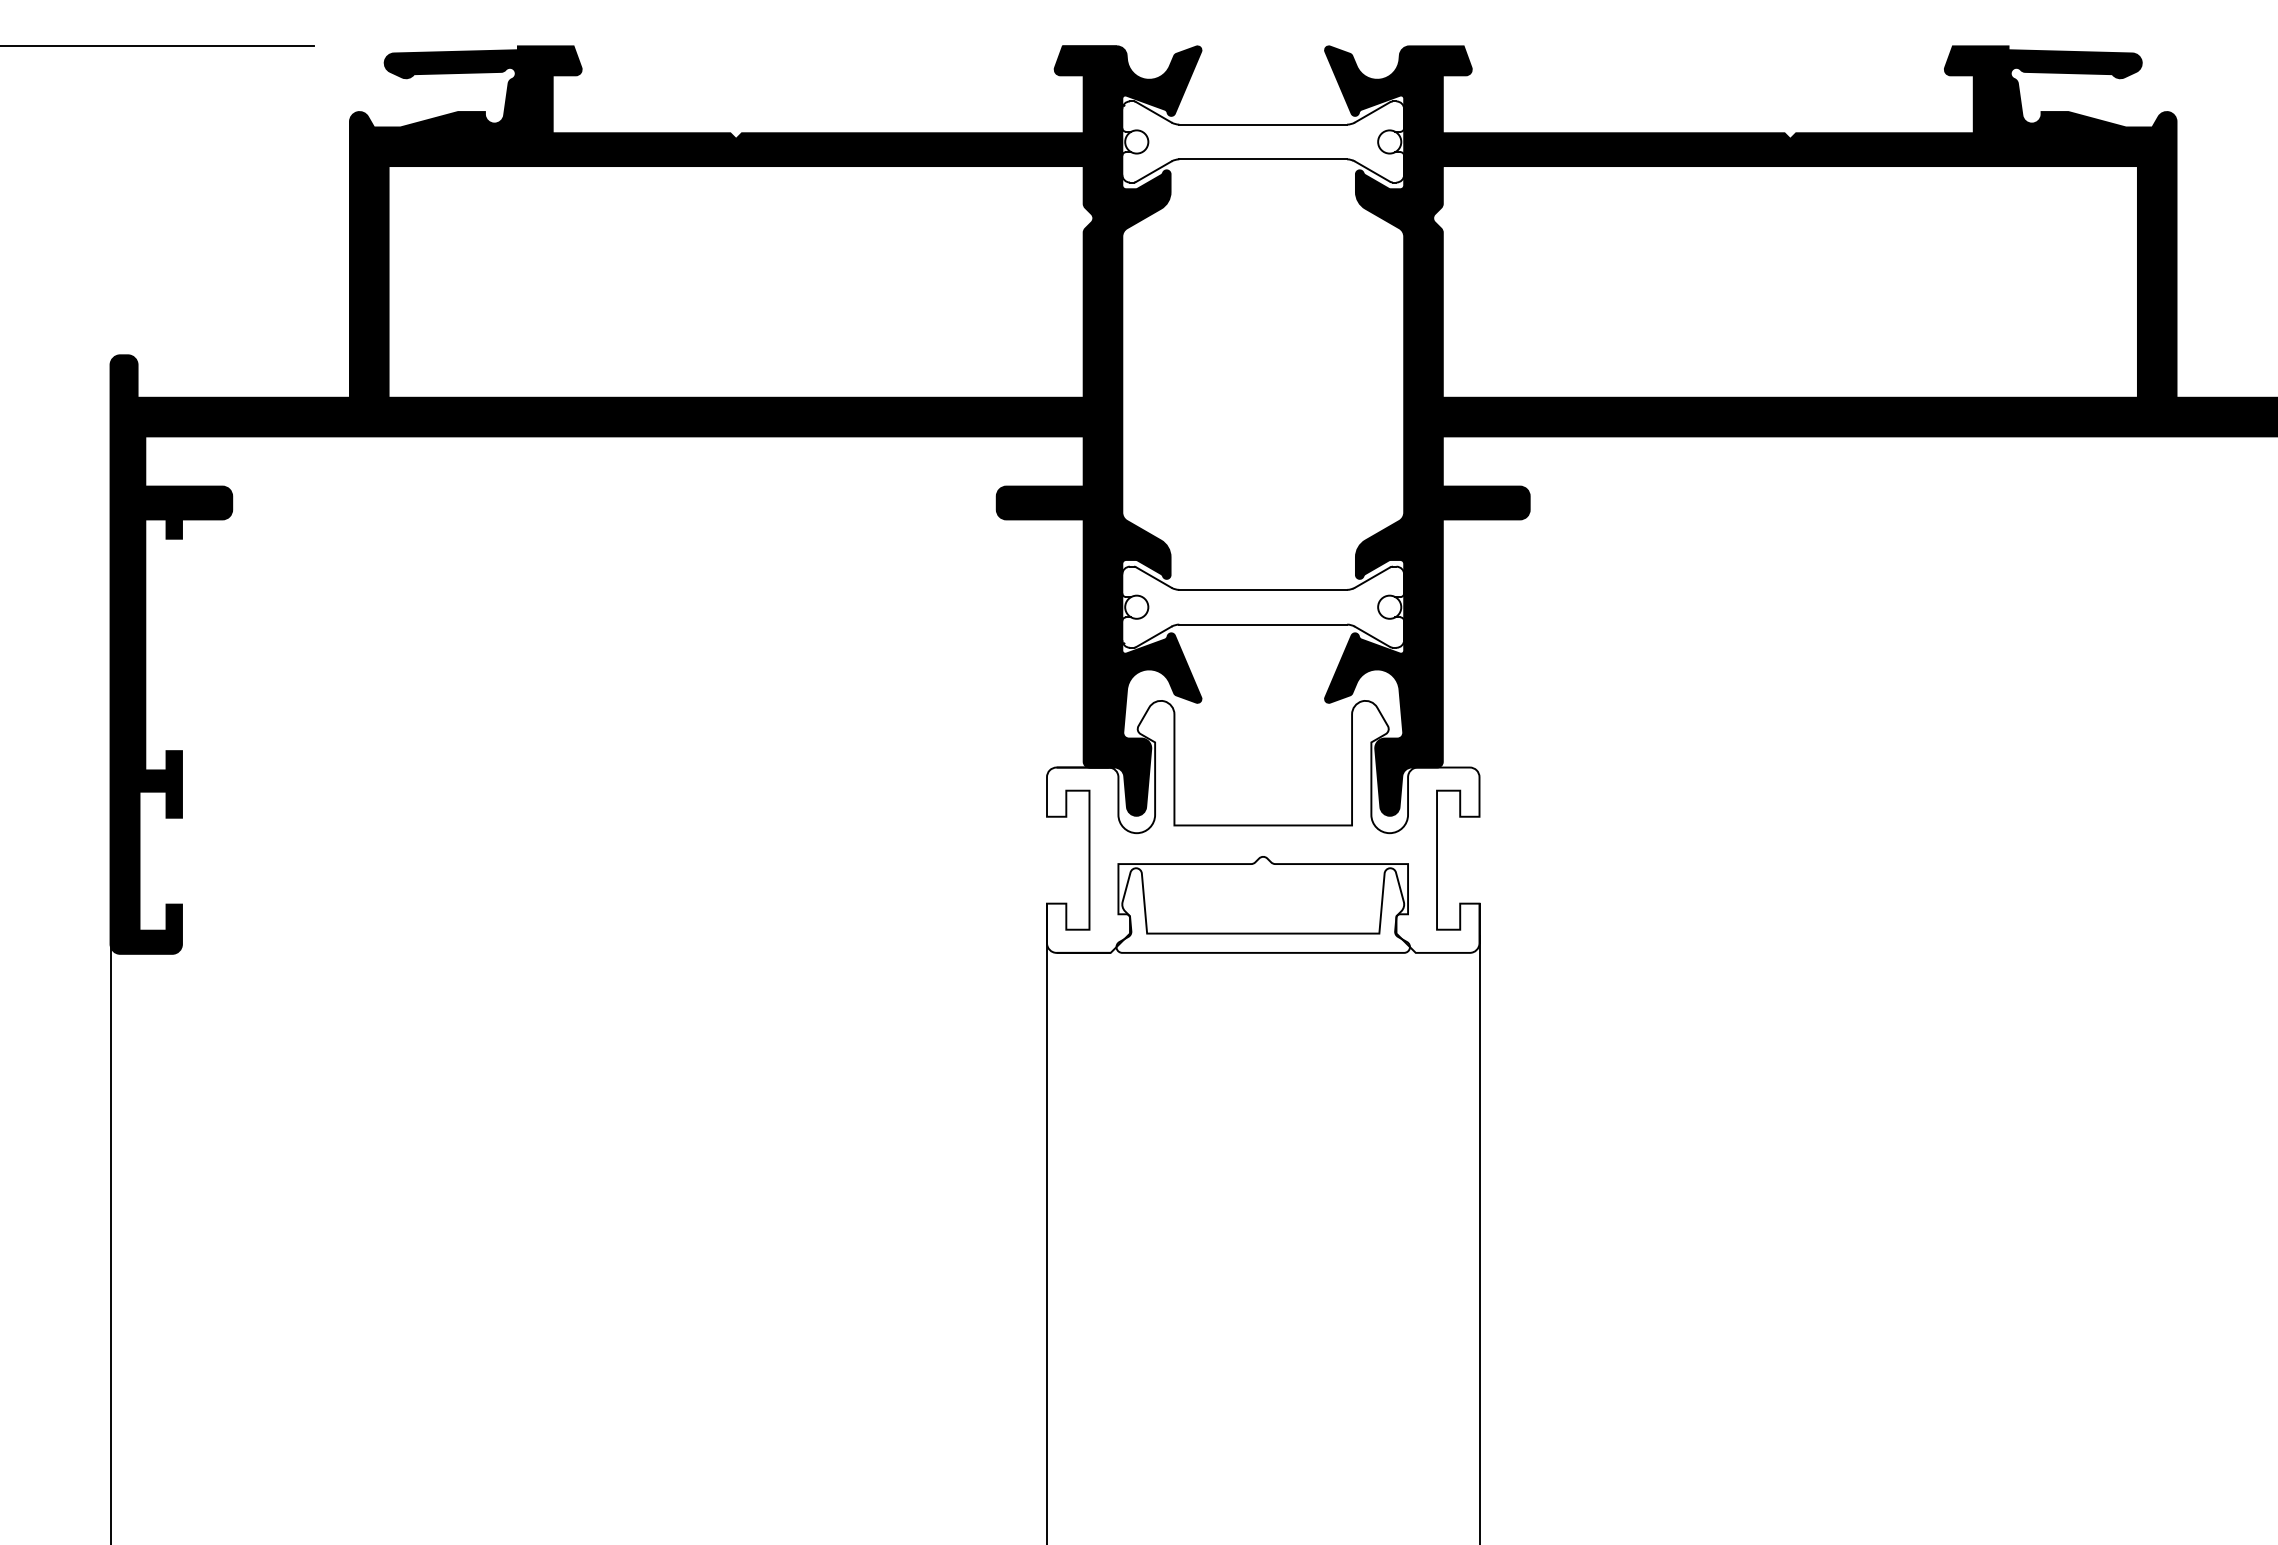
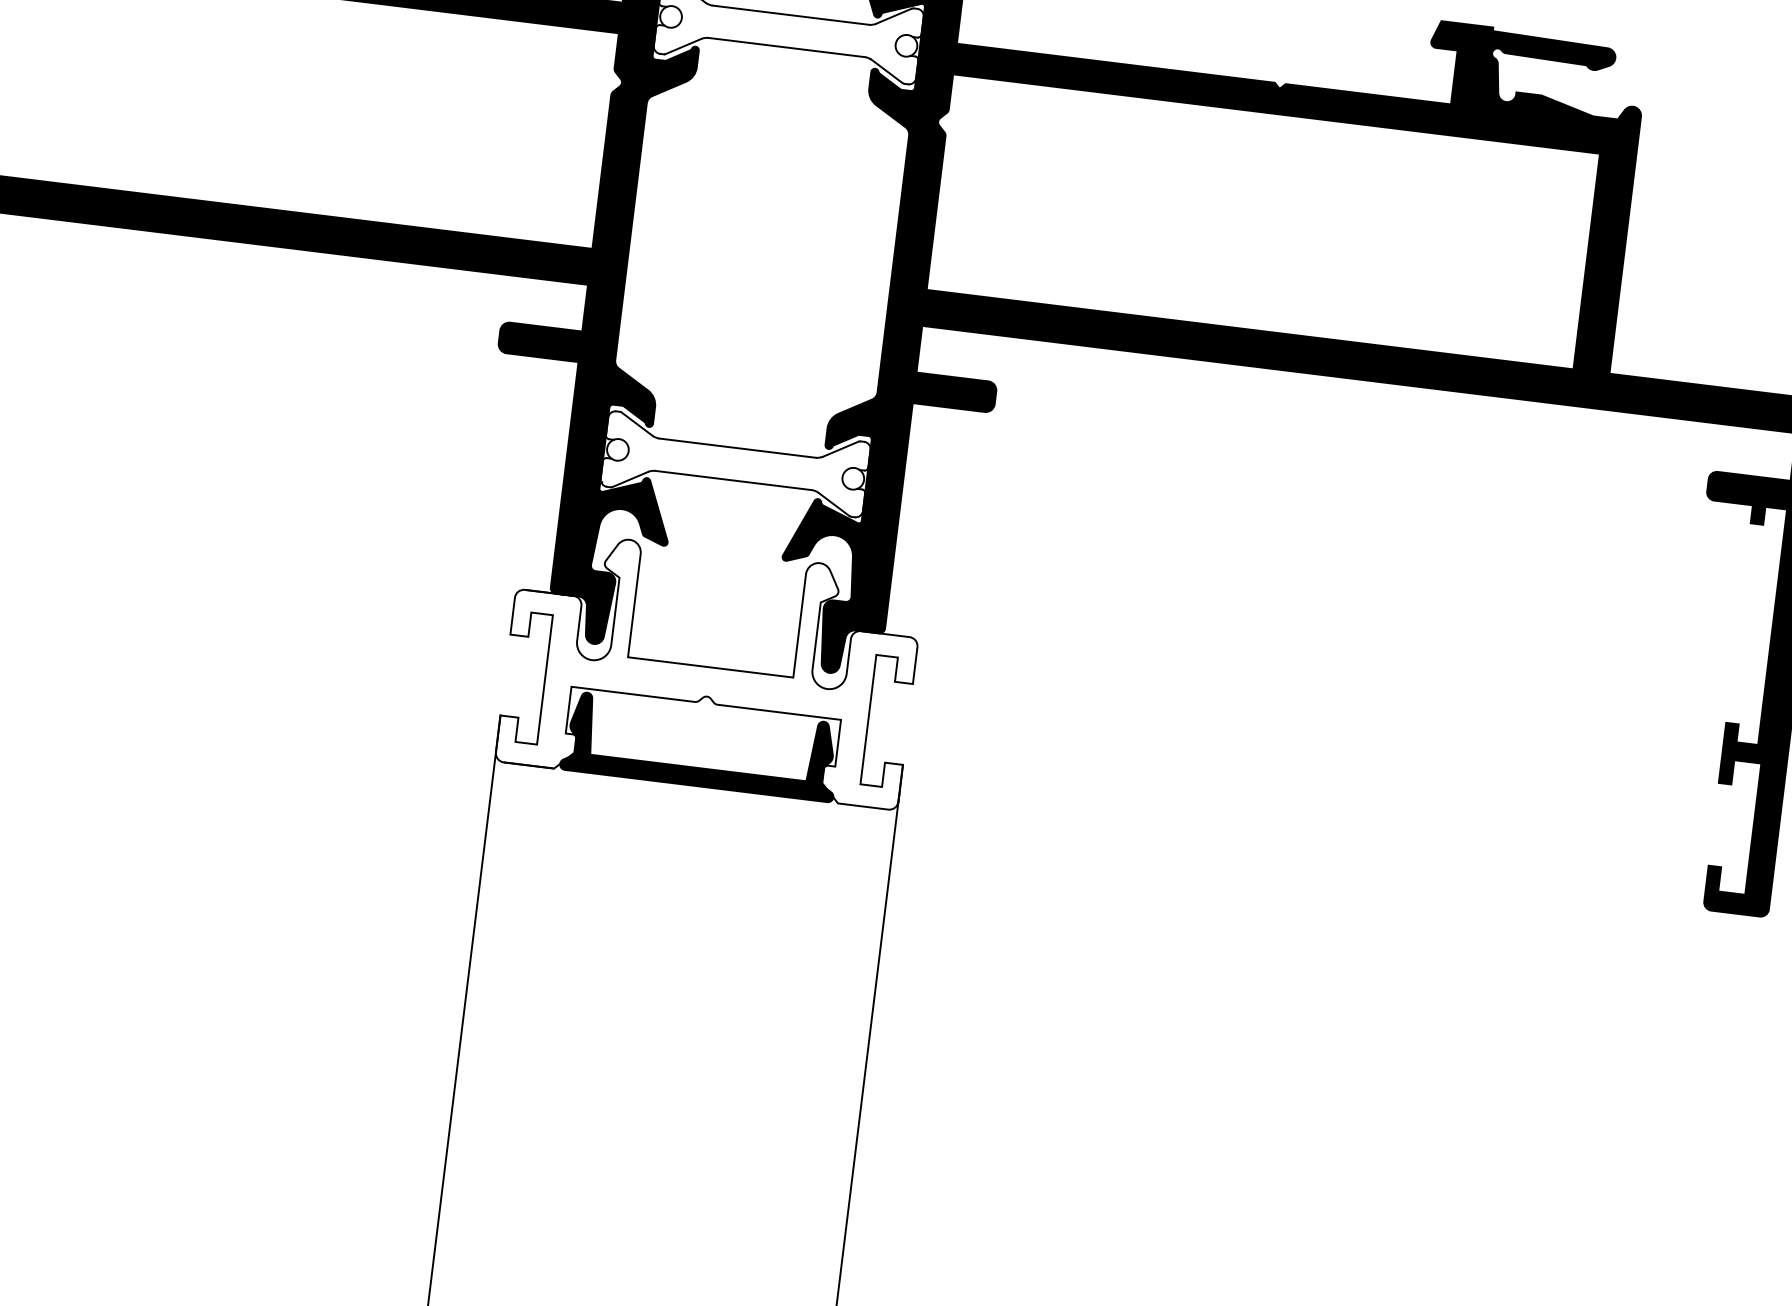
fill: (1262, 910) -> (700, 746), added

